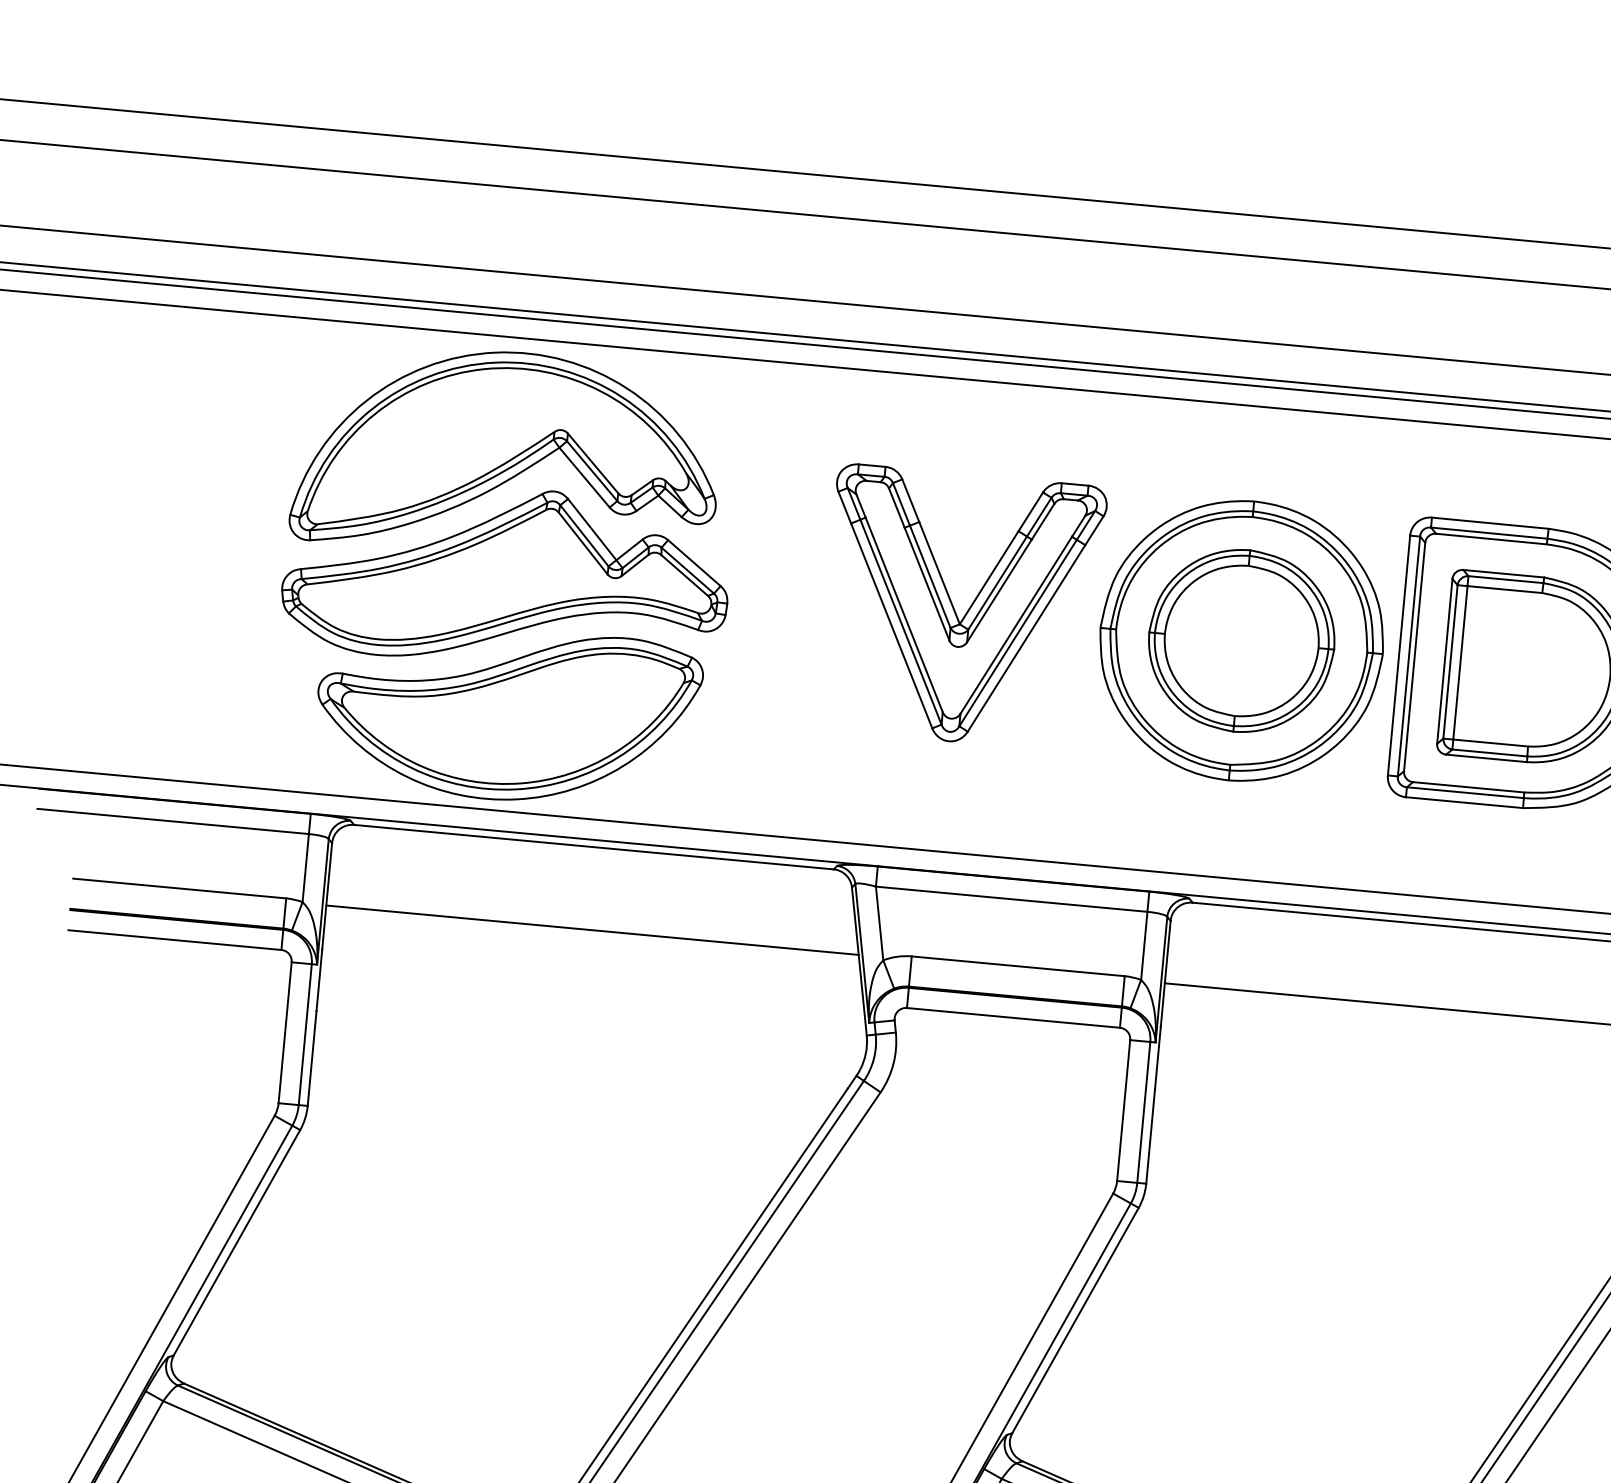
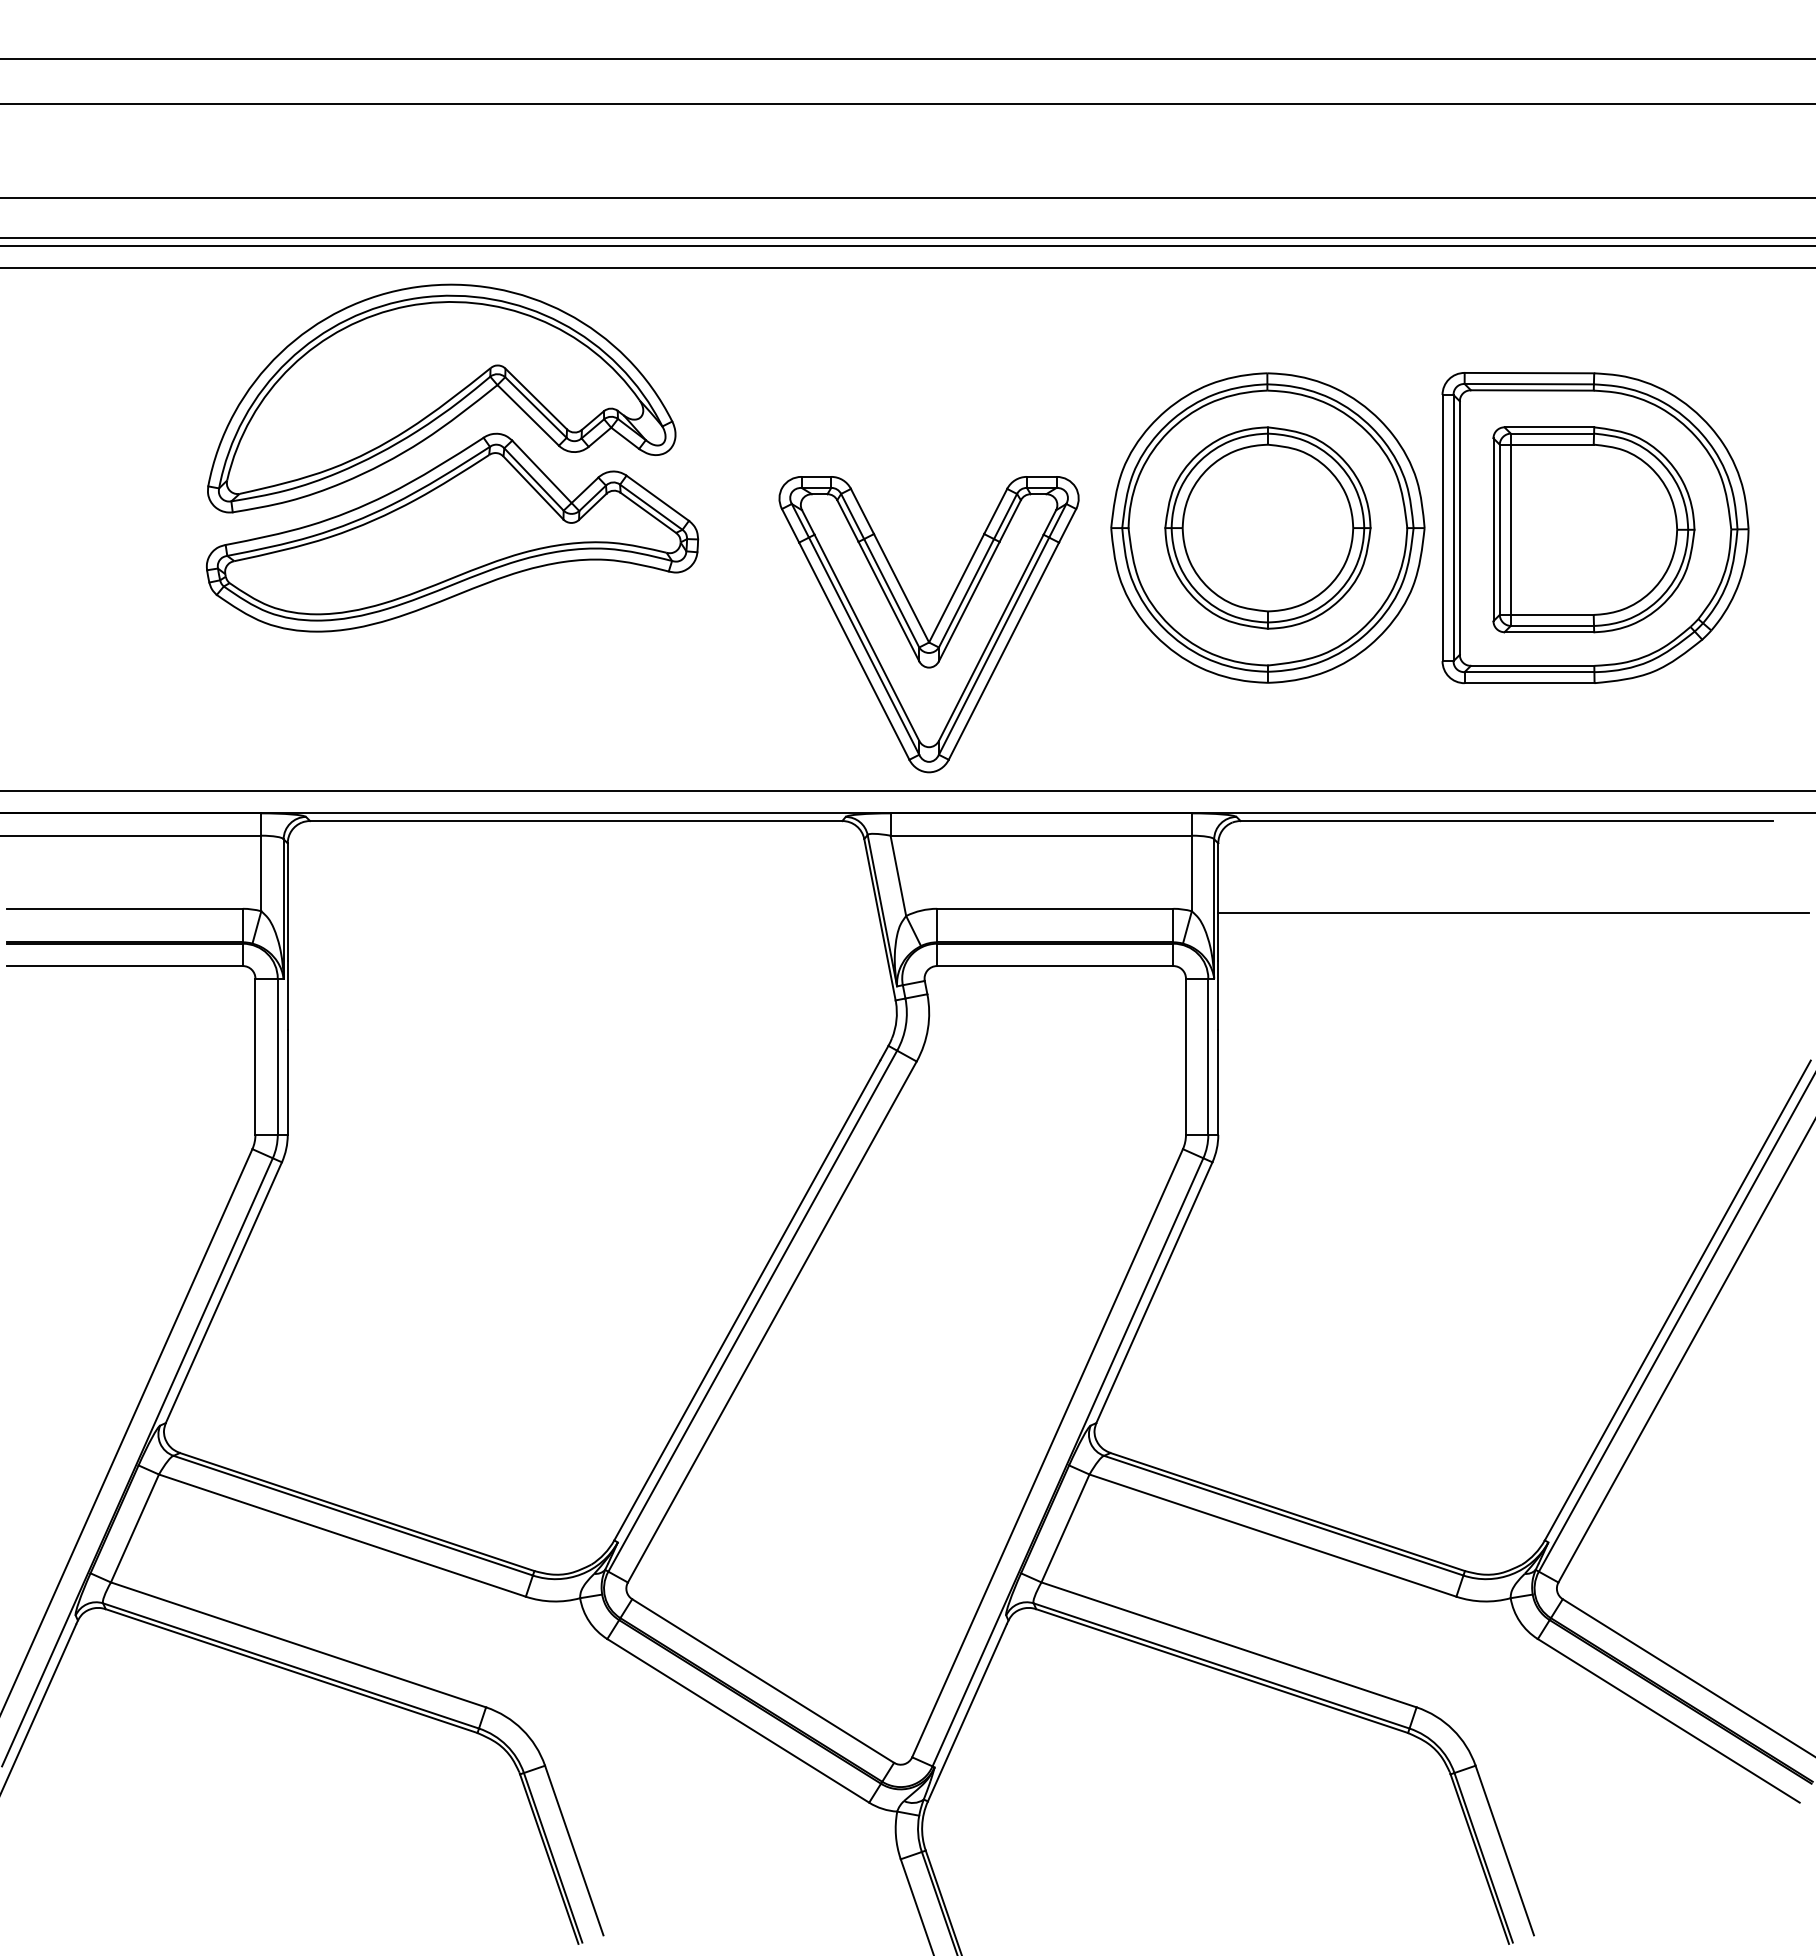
part: (955, 610) -> (922, 627), moved
part: (507, 714) -> (467, 683), removed
line: (591, 930) -> (582, 912), removed

